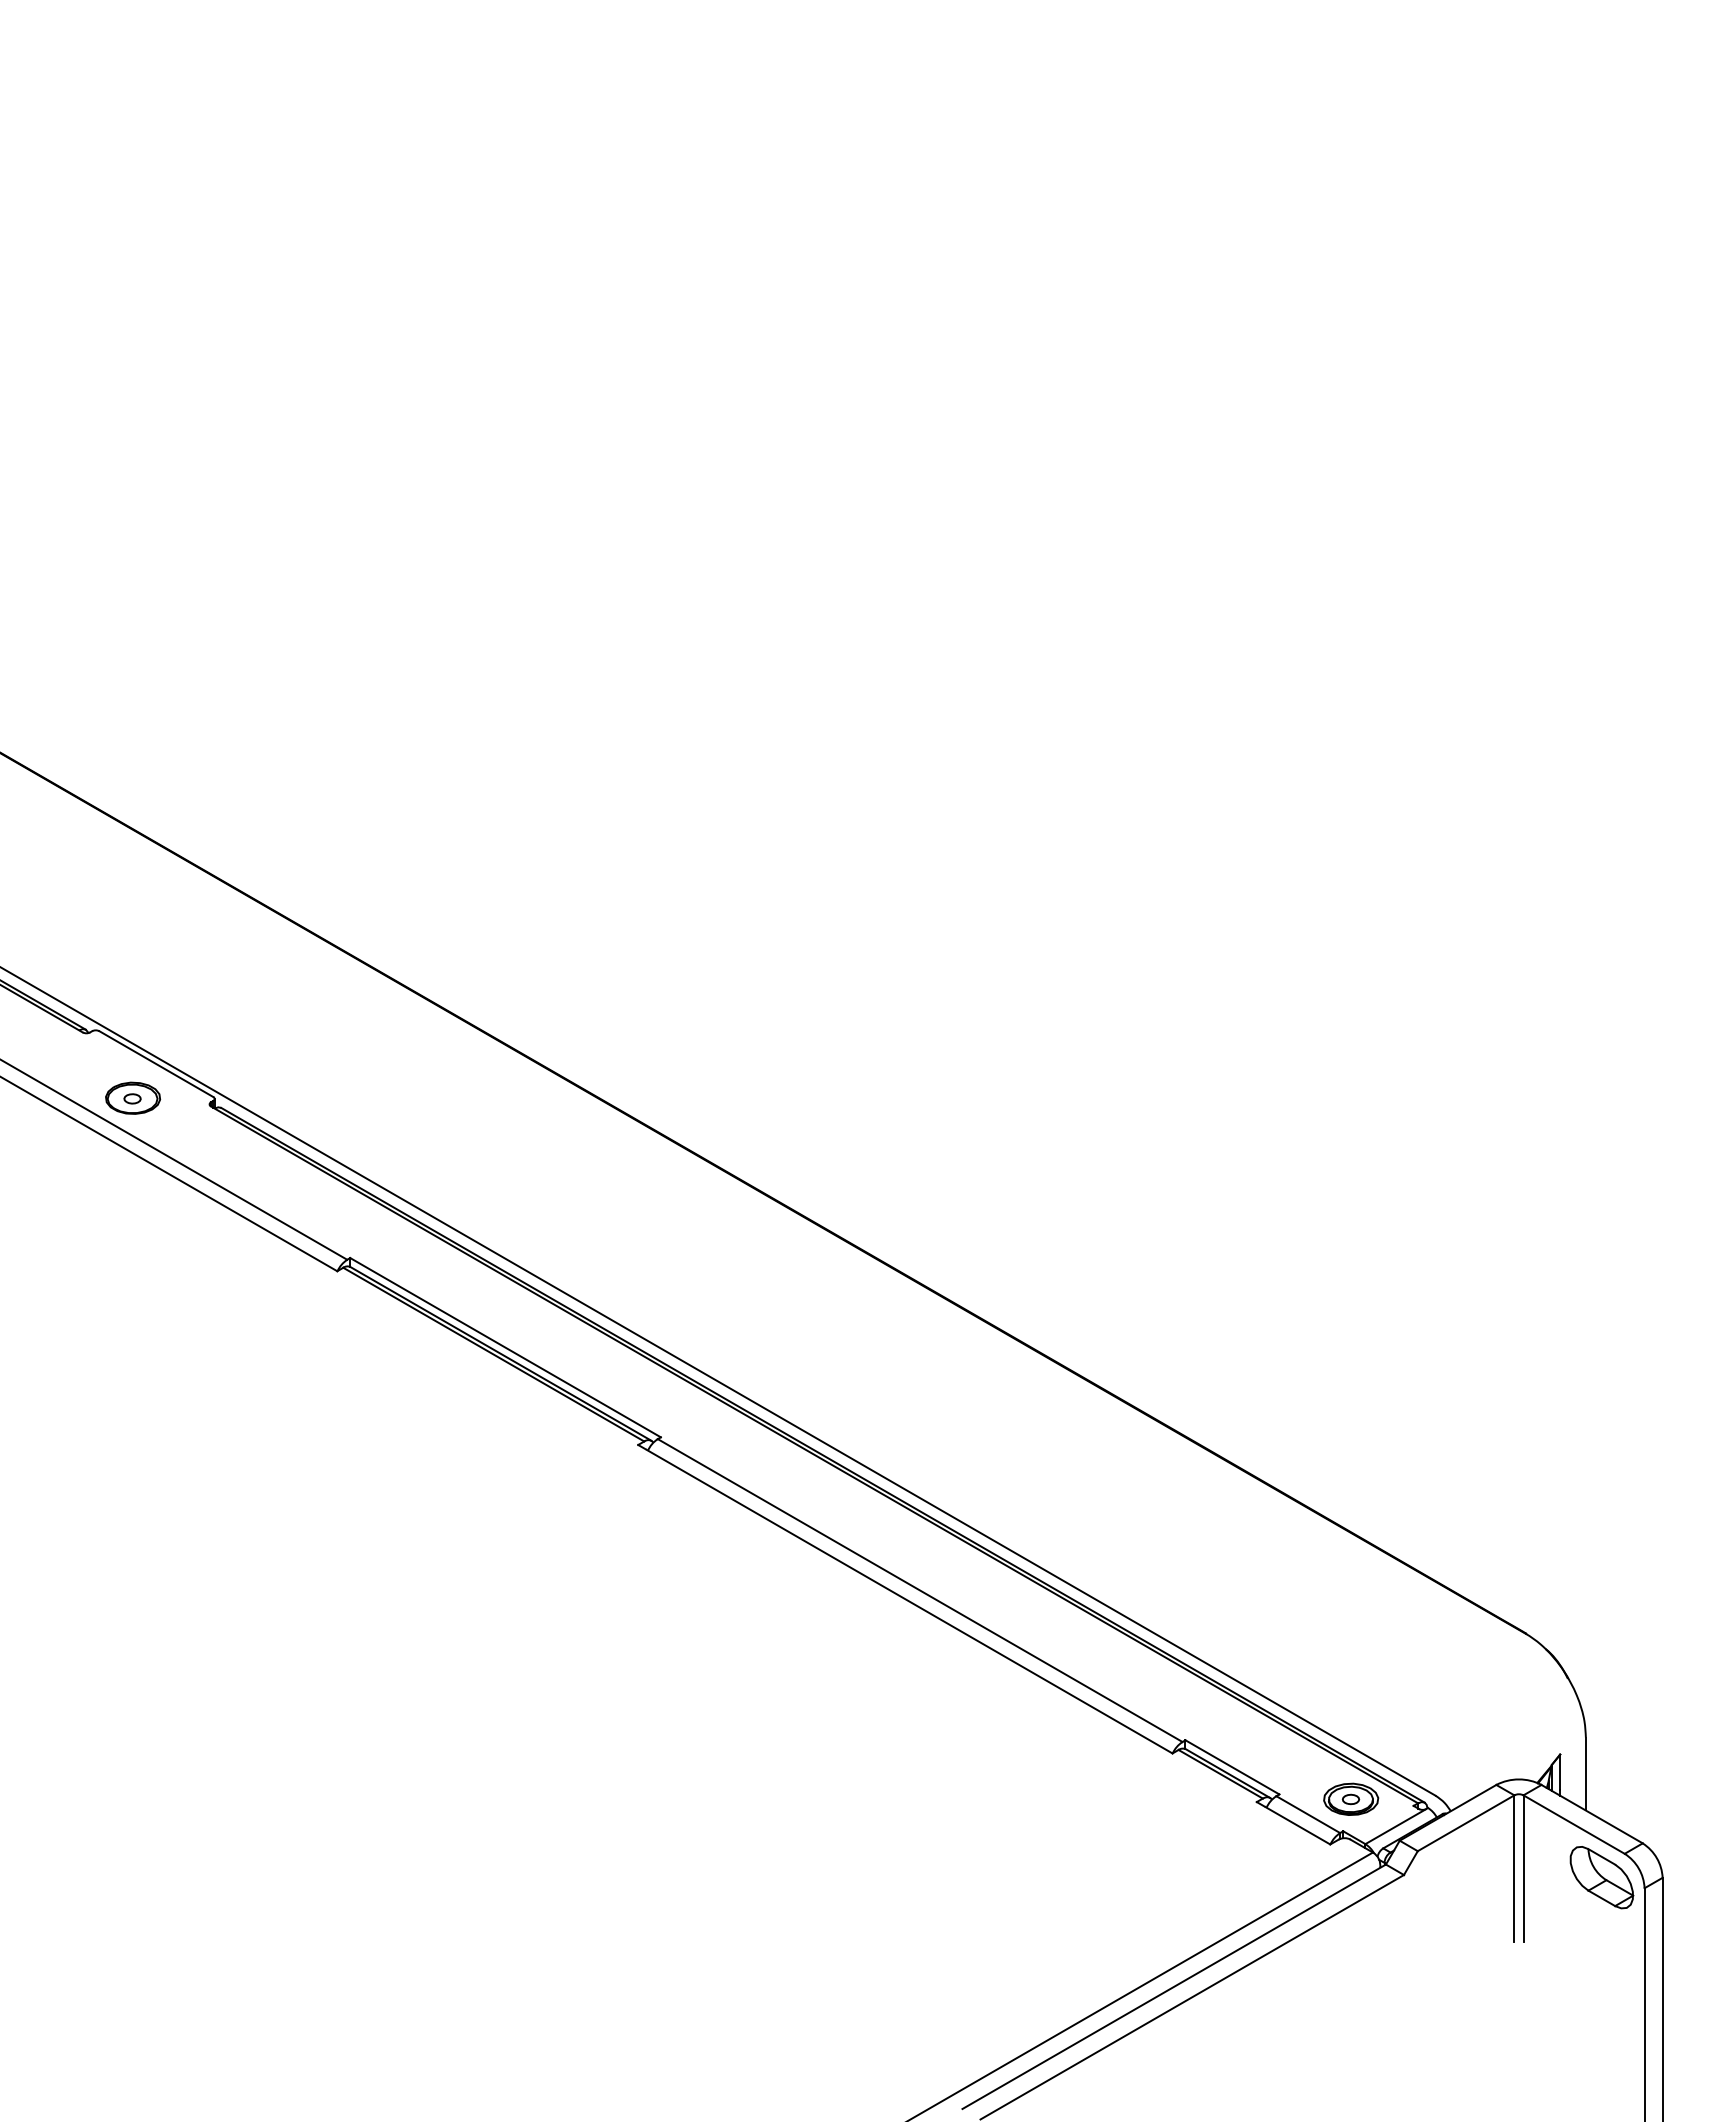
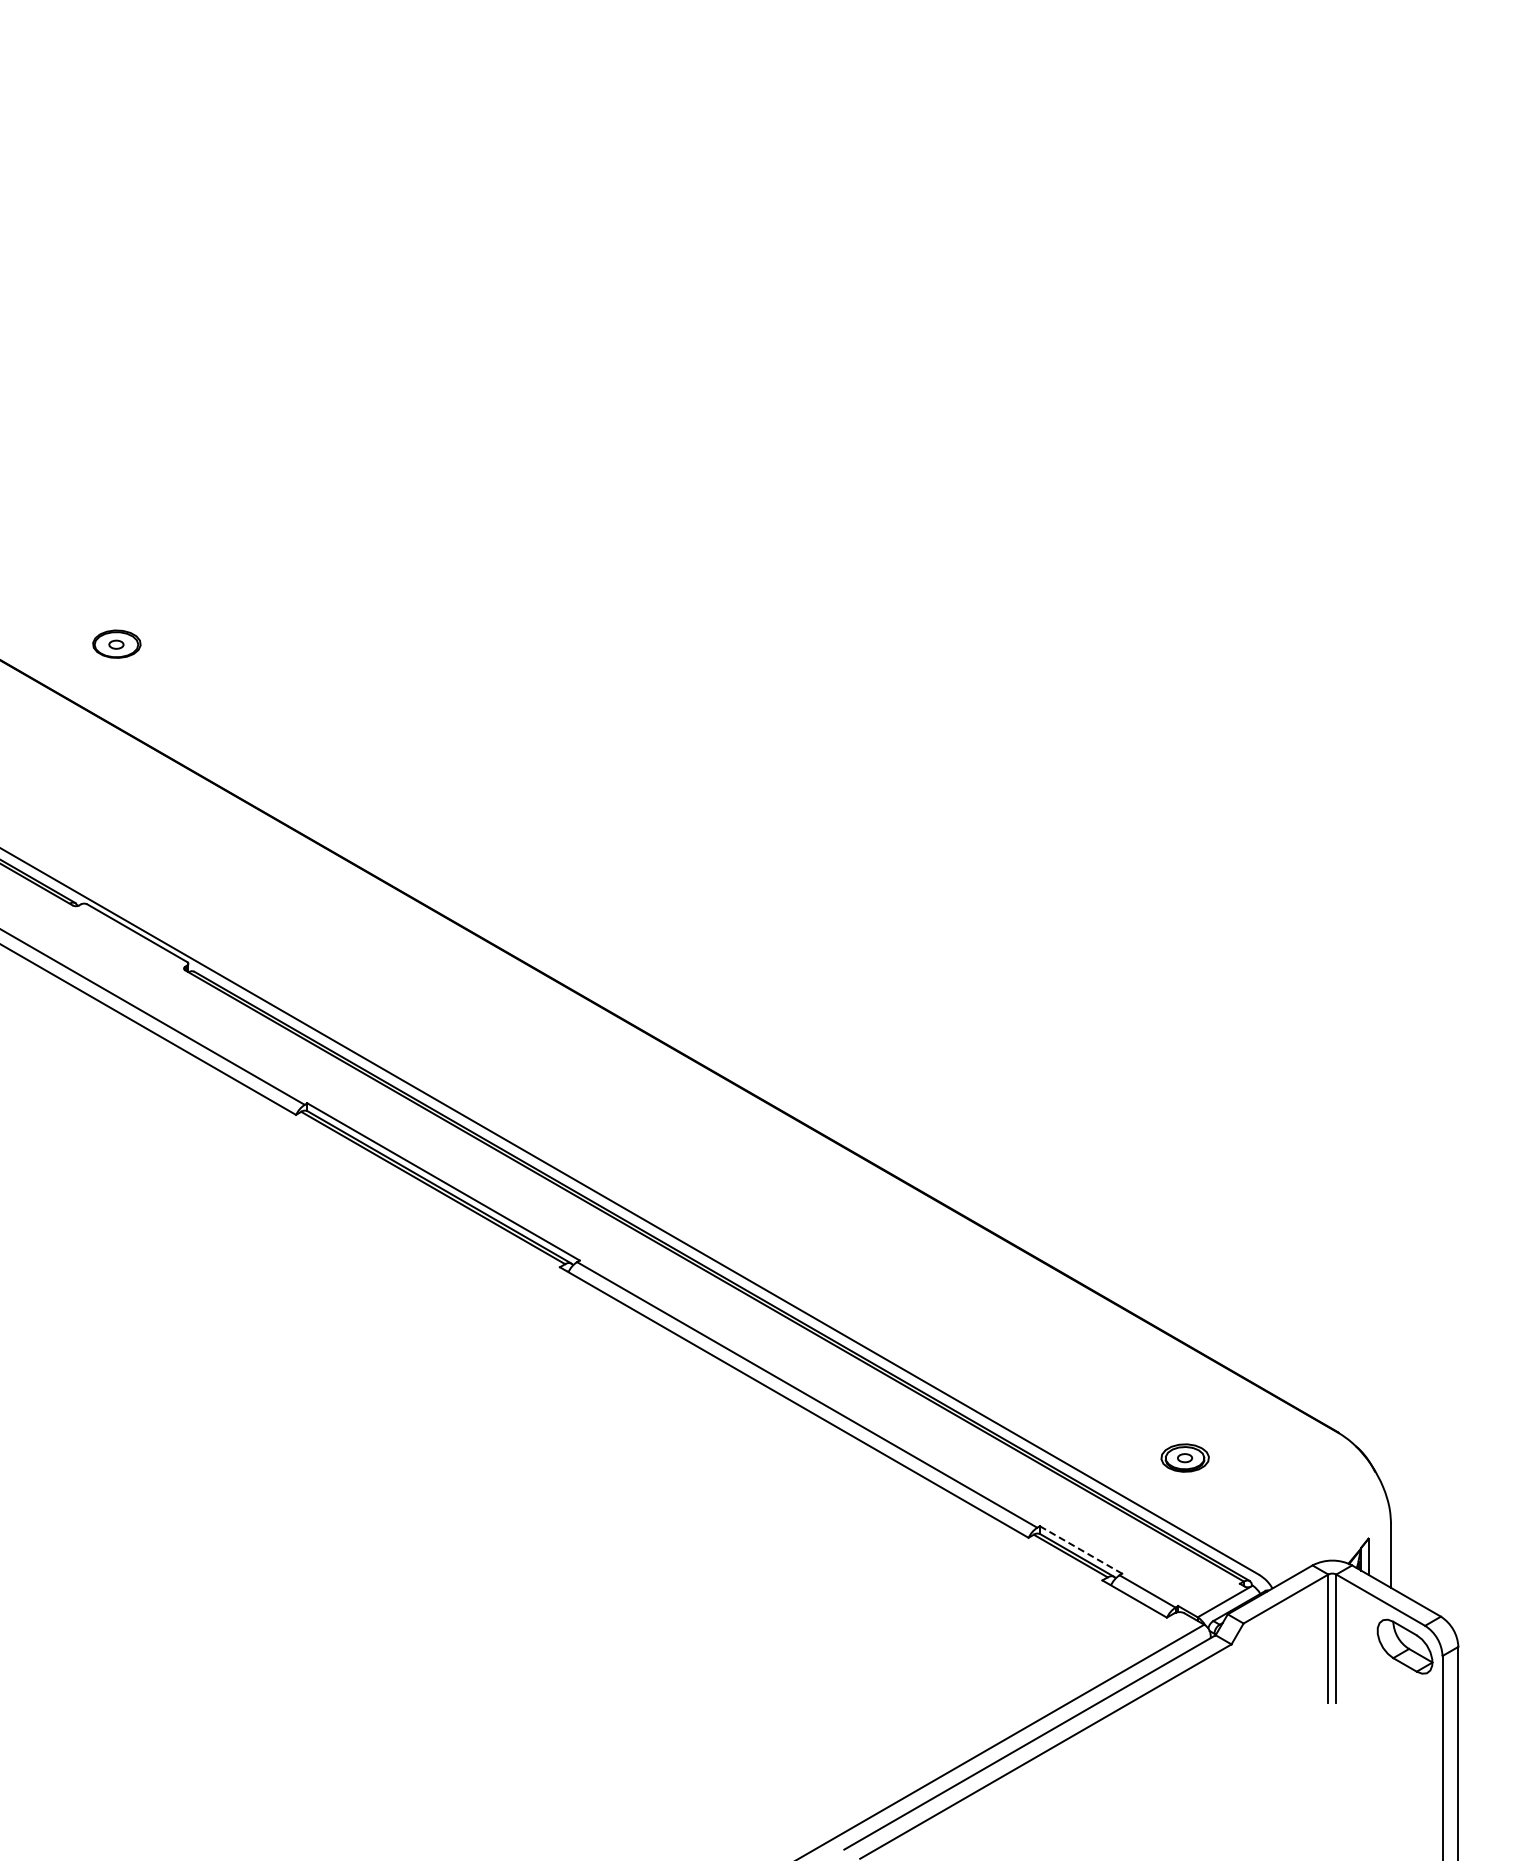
part: (132, 1097) -> (116, 643), moved
line: (1232, 1766) -> (1081, 1549), solid -> dashed
part: (1350, 1798) -> (1184, 1457), moved

